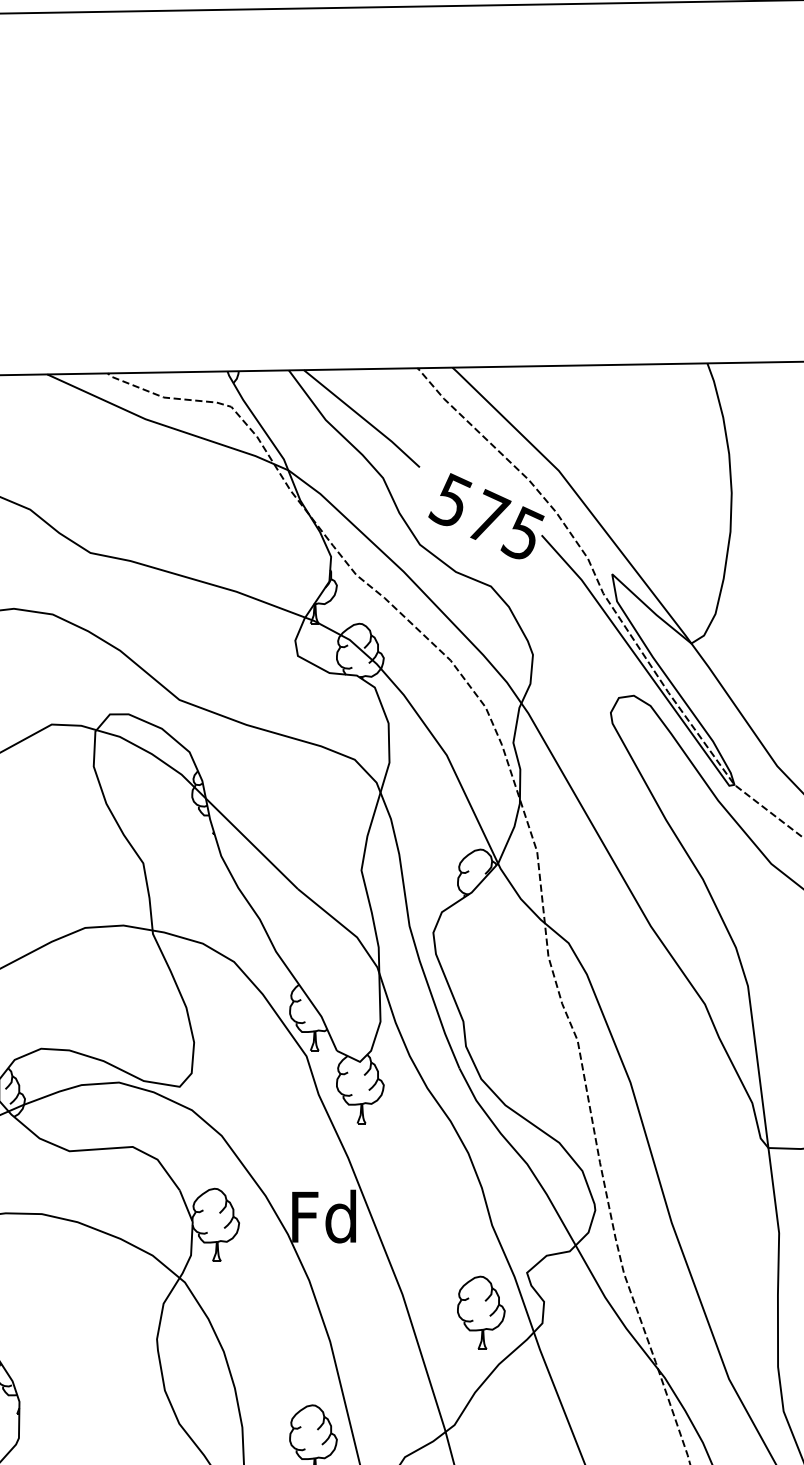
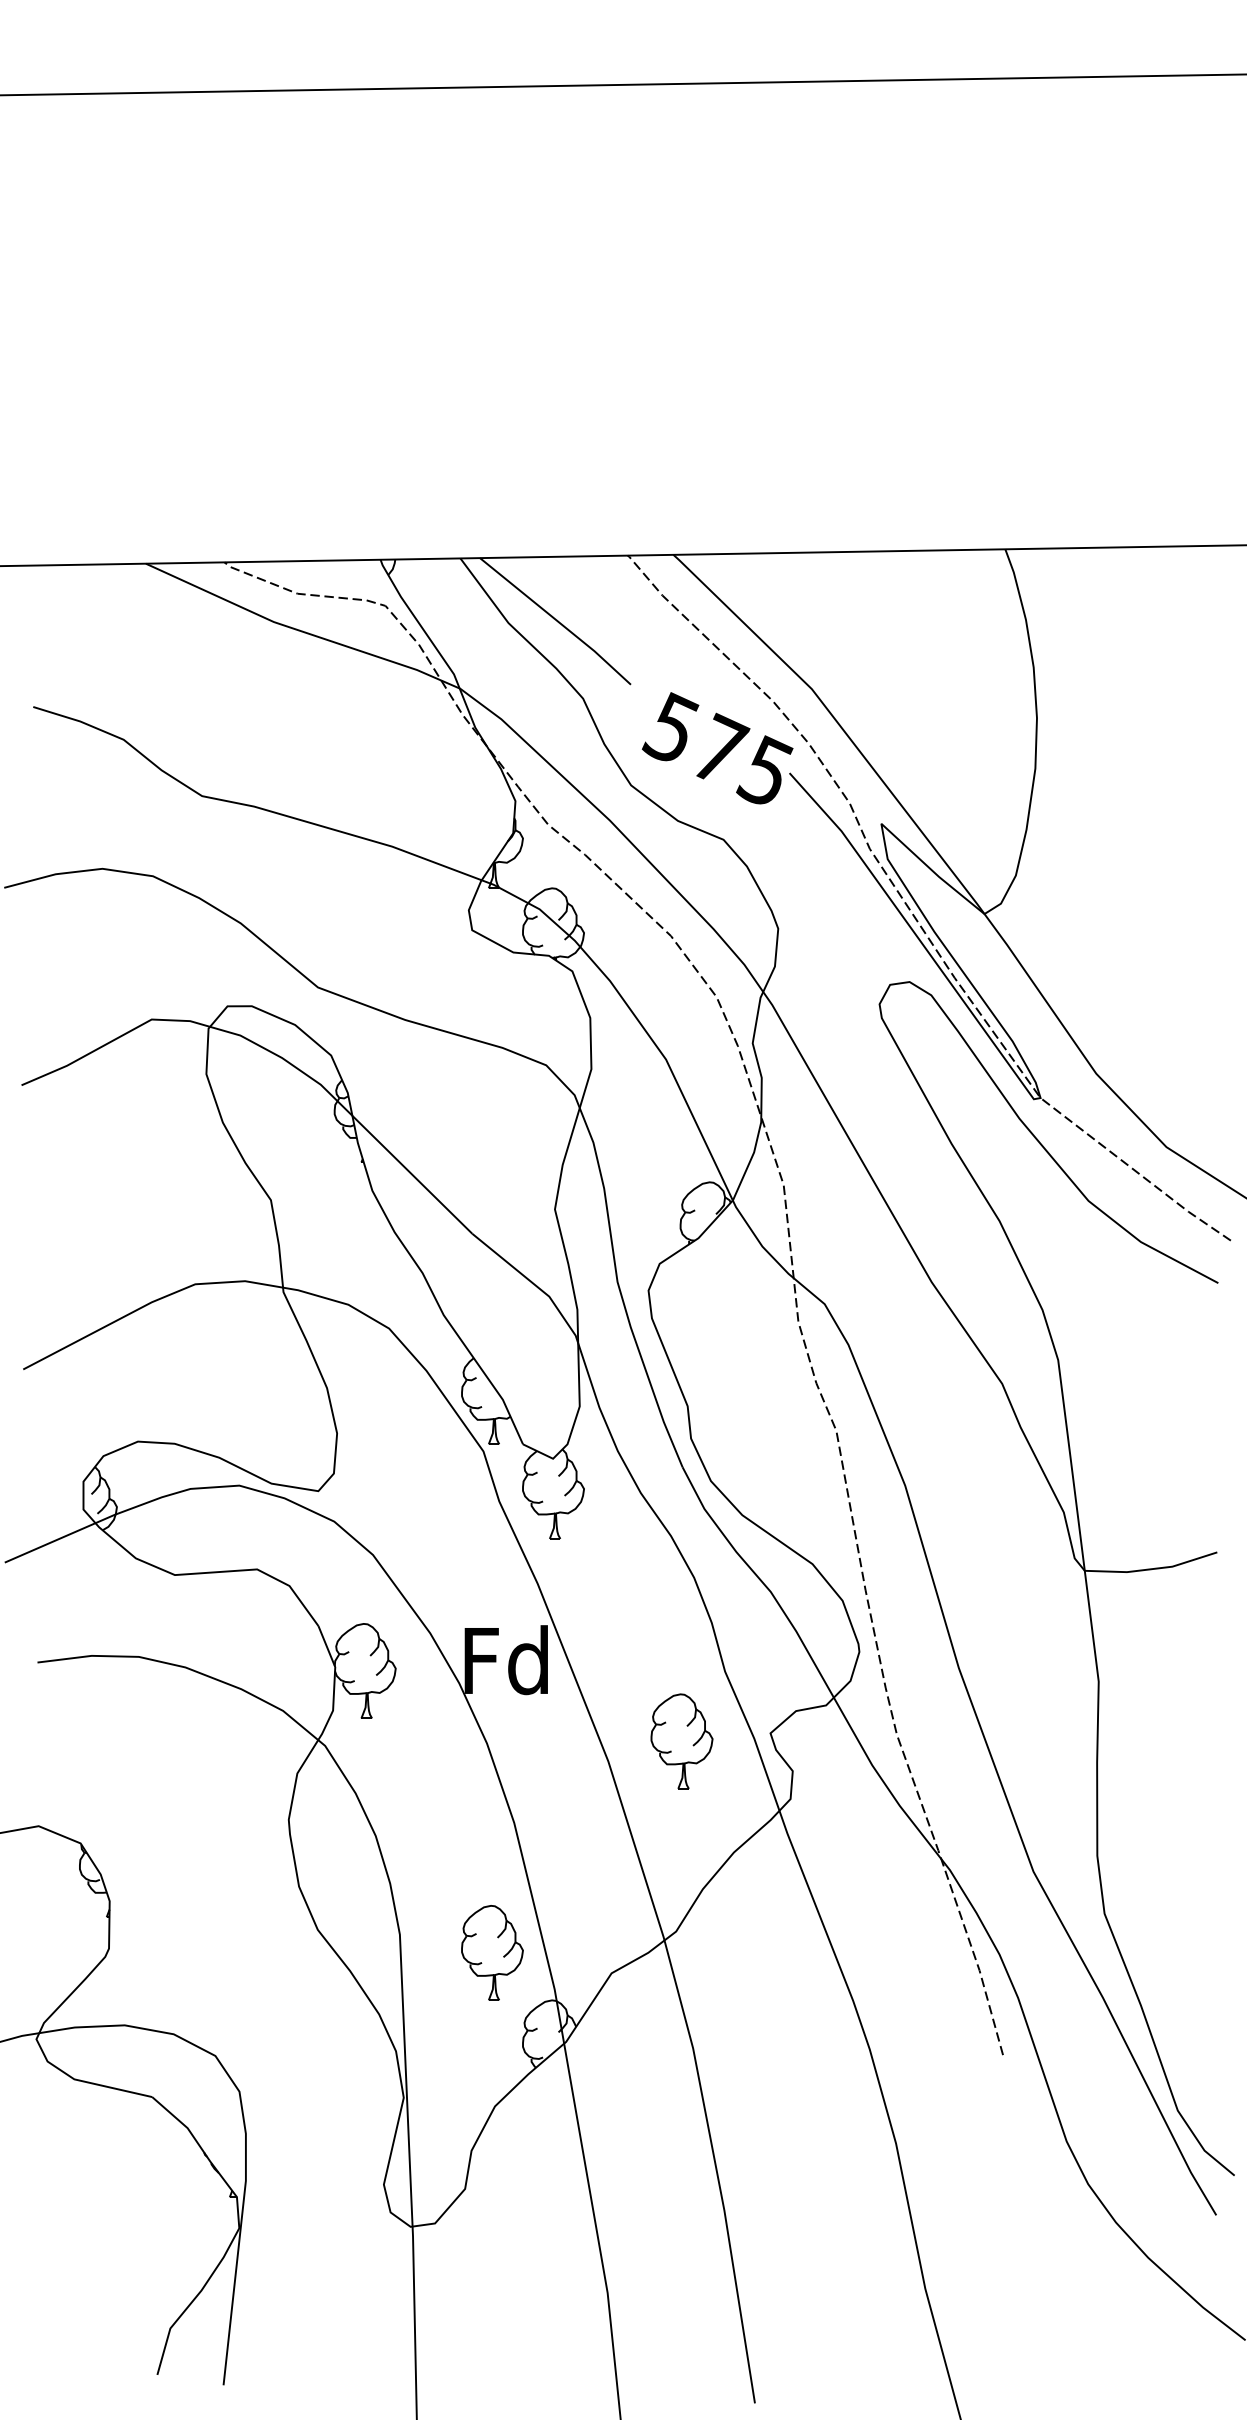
part: (480, 1312) -> (681, 1741), moved

